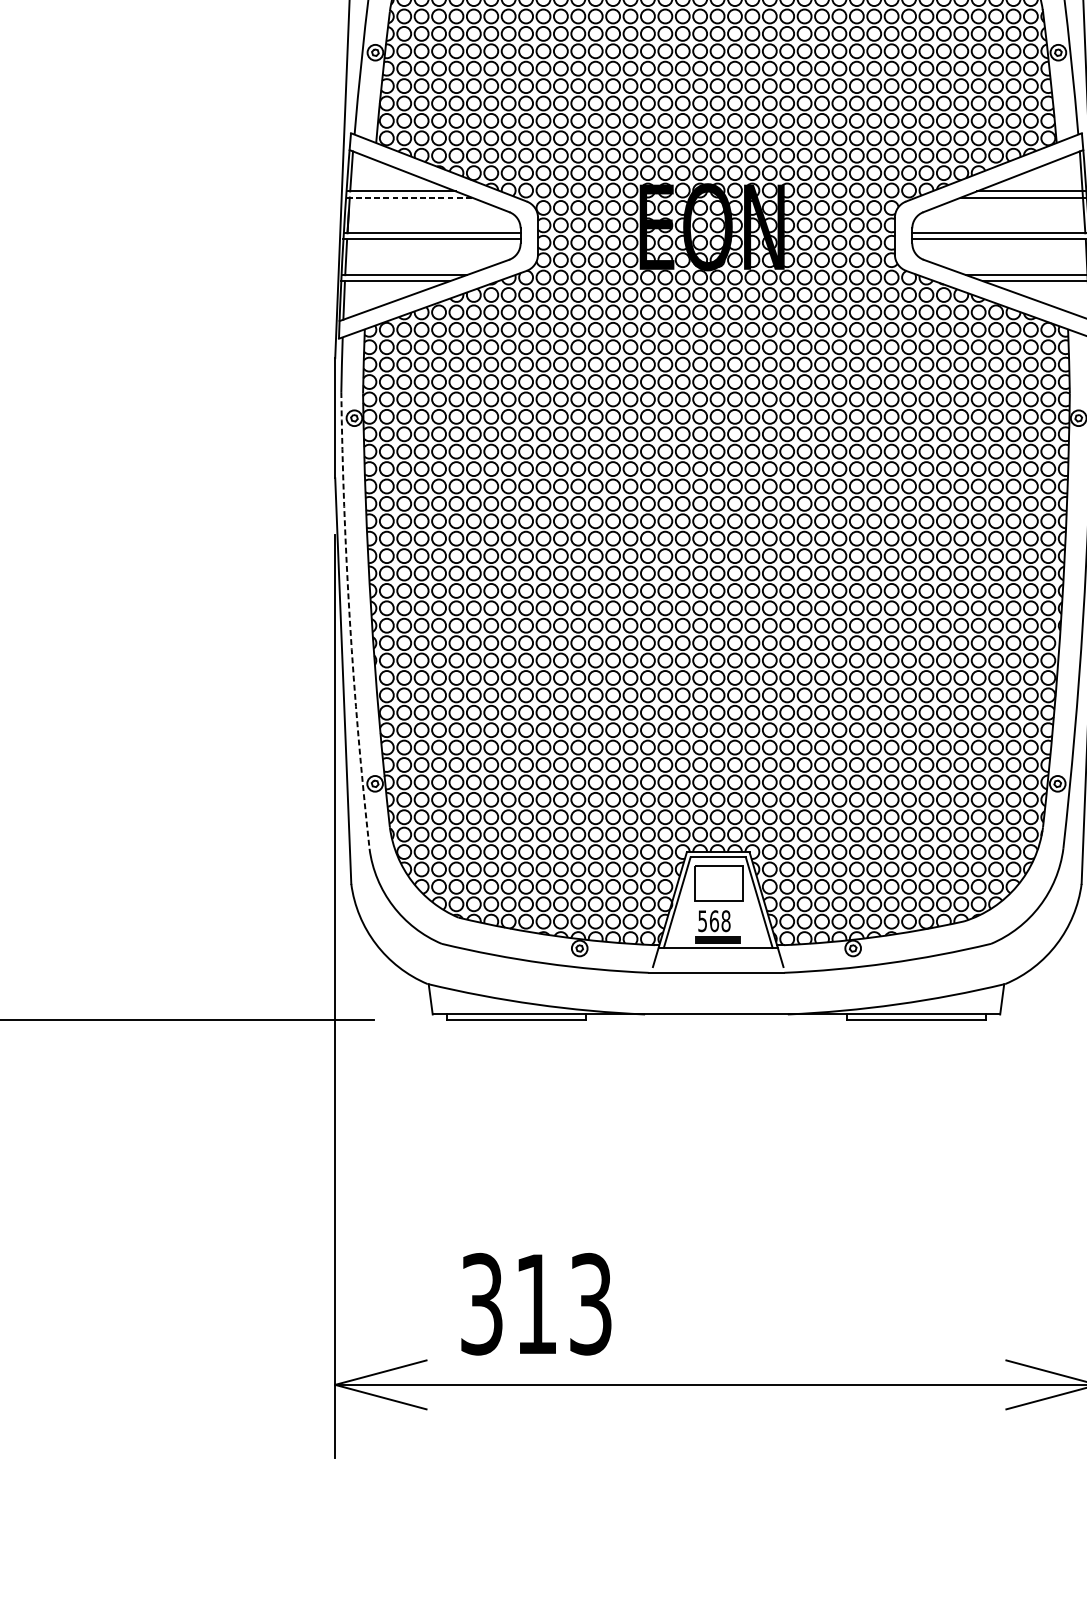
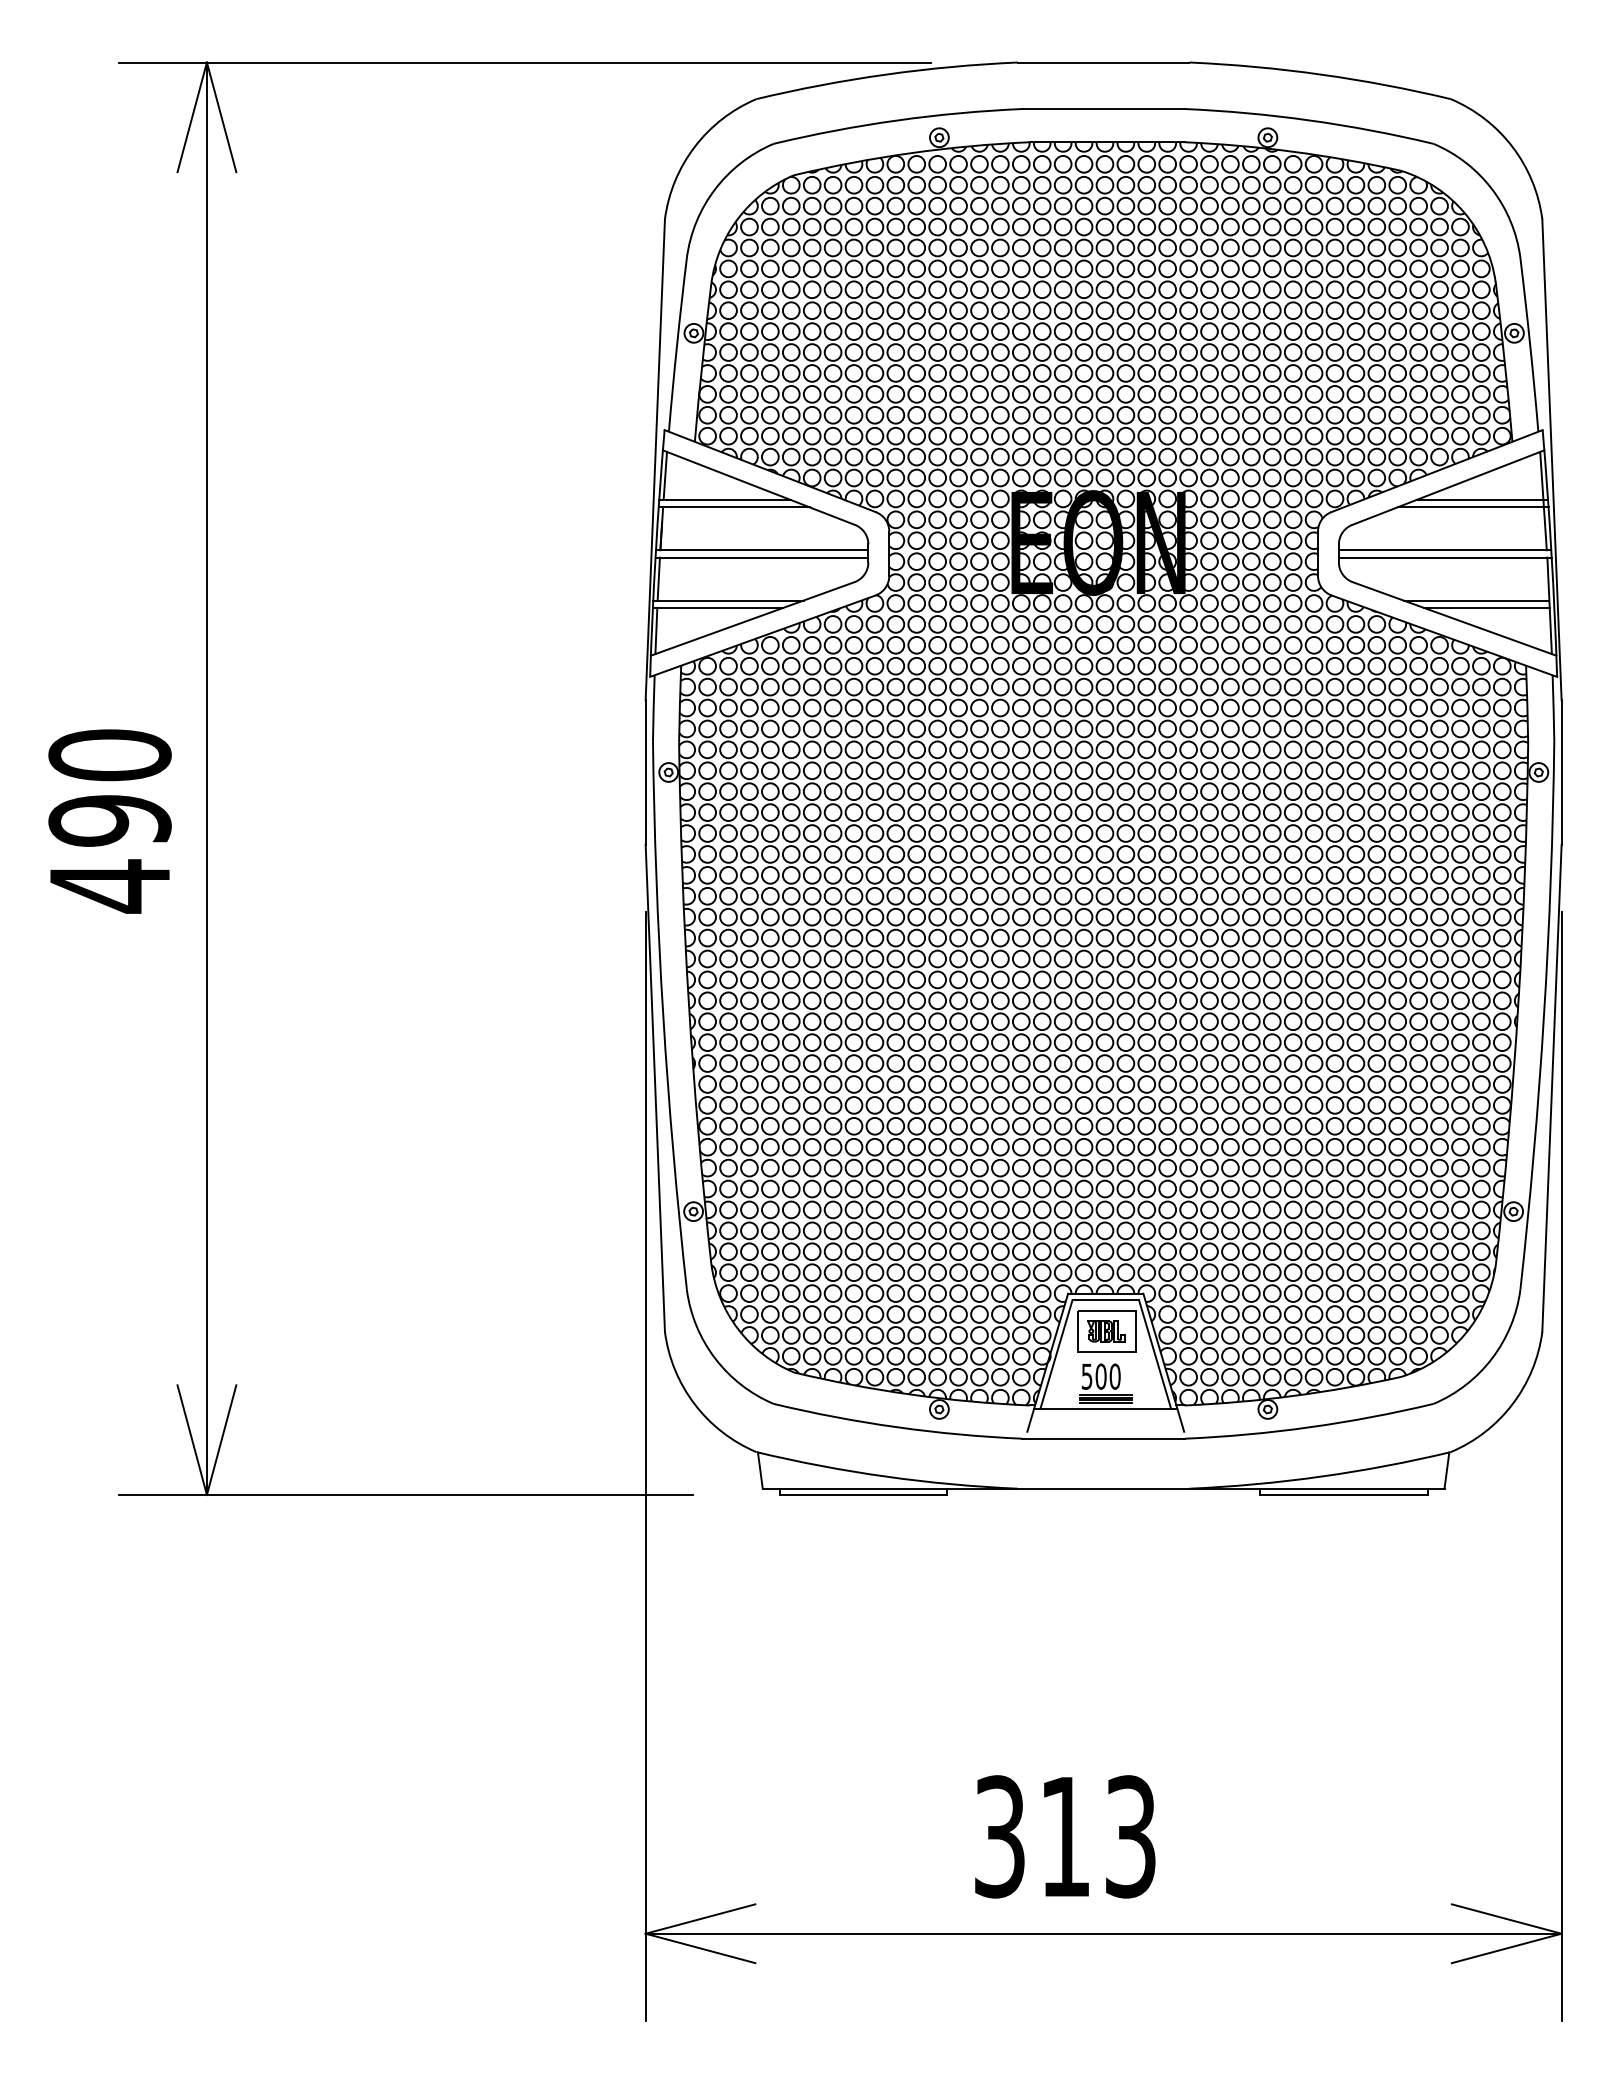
line: (408, 197) -> (733, 507), dashed -> solid
arc: (350, 620) -> (663, 1015), dashed -> solid
part: (718, 883) -> (1106, 1331), added
text: (719, 921) -> (1107, 1376), 568 -> 500
text: (536, 1303) -> (1065, 1836), moved

